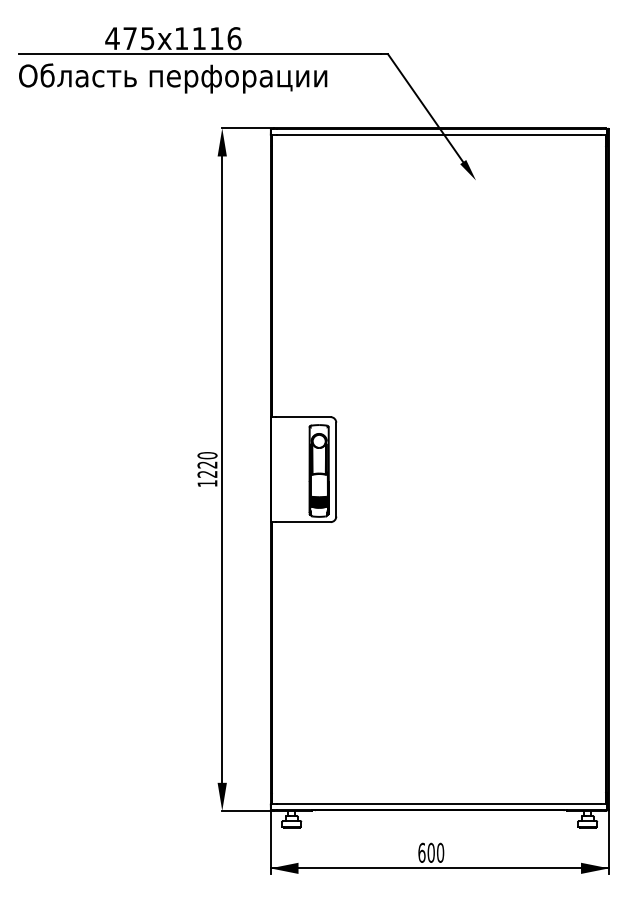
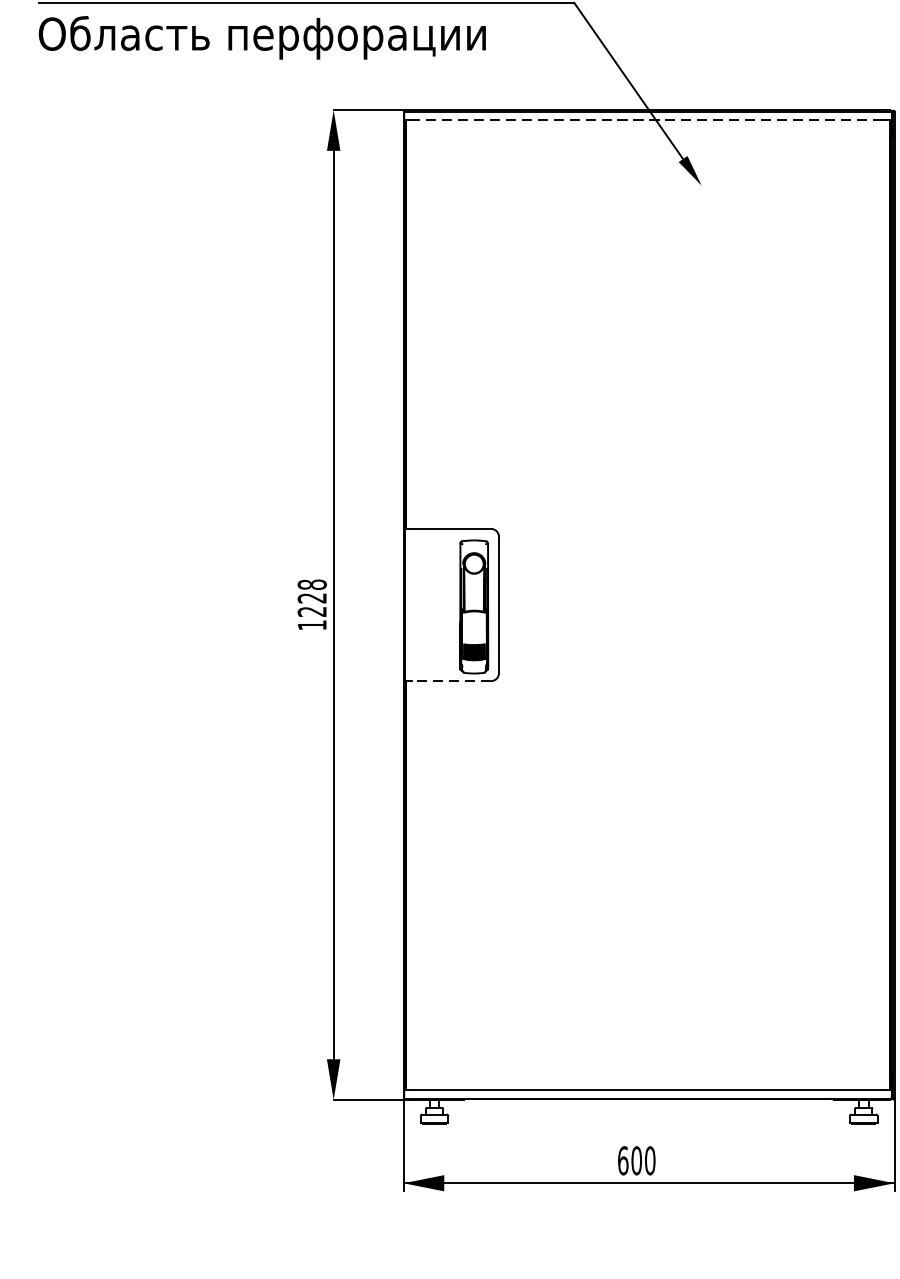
line: (439, 134) -> (648, 119), solid -> dashed
text: (207, 455) -> (312, 584), 1220 -> 1228
line: (303, 522) -> (451, 681), solid -> dashed

